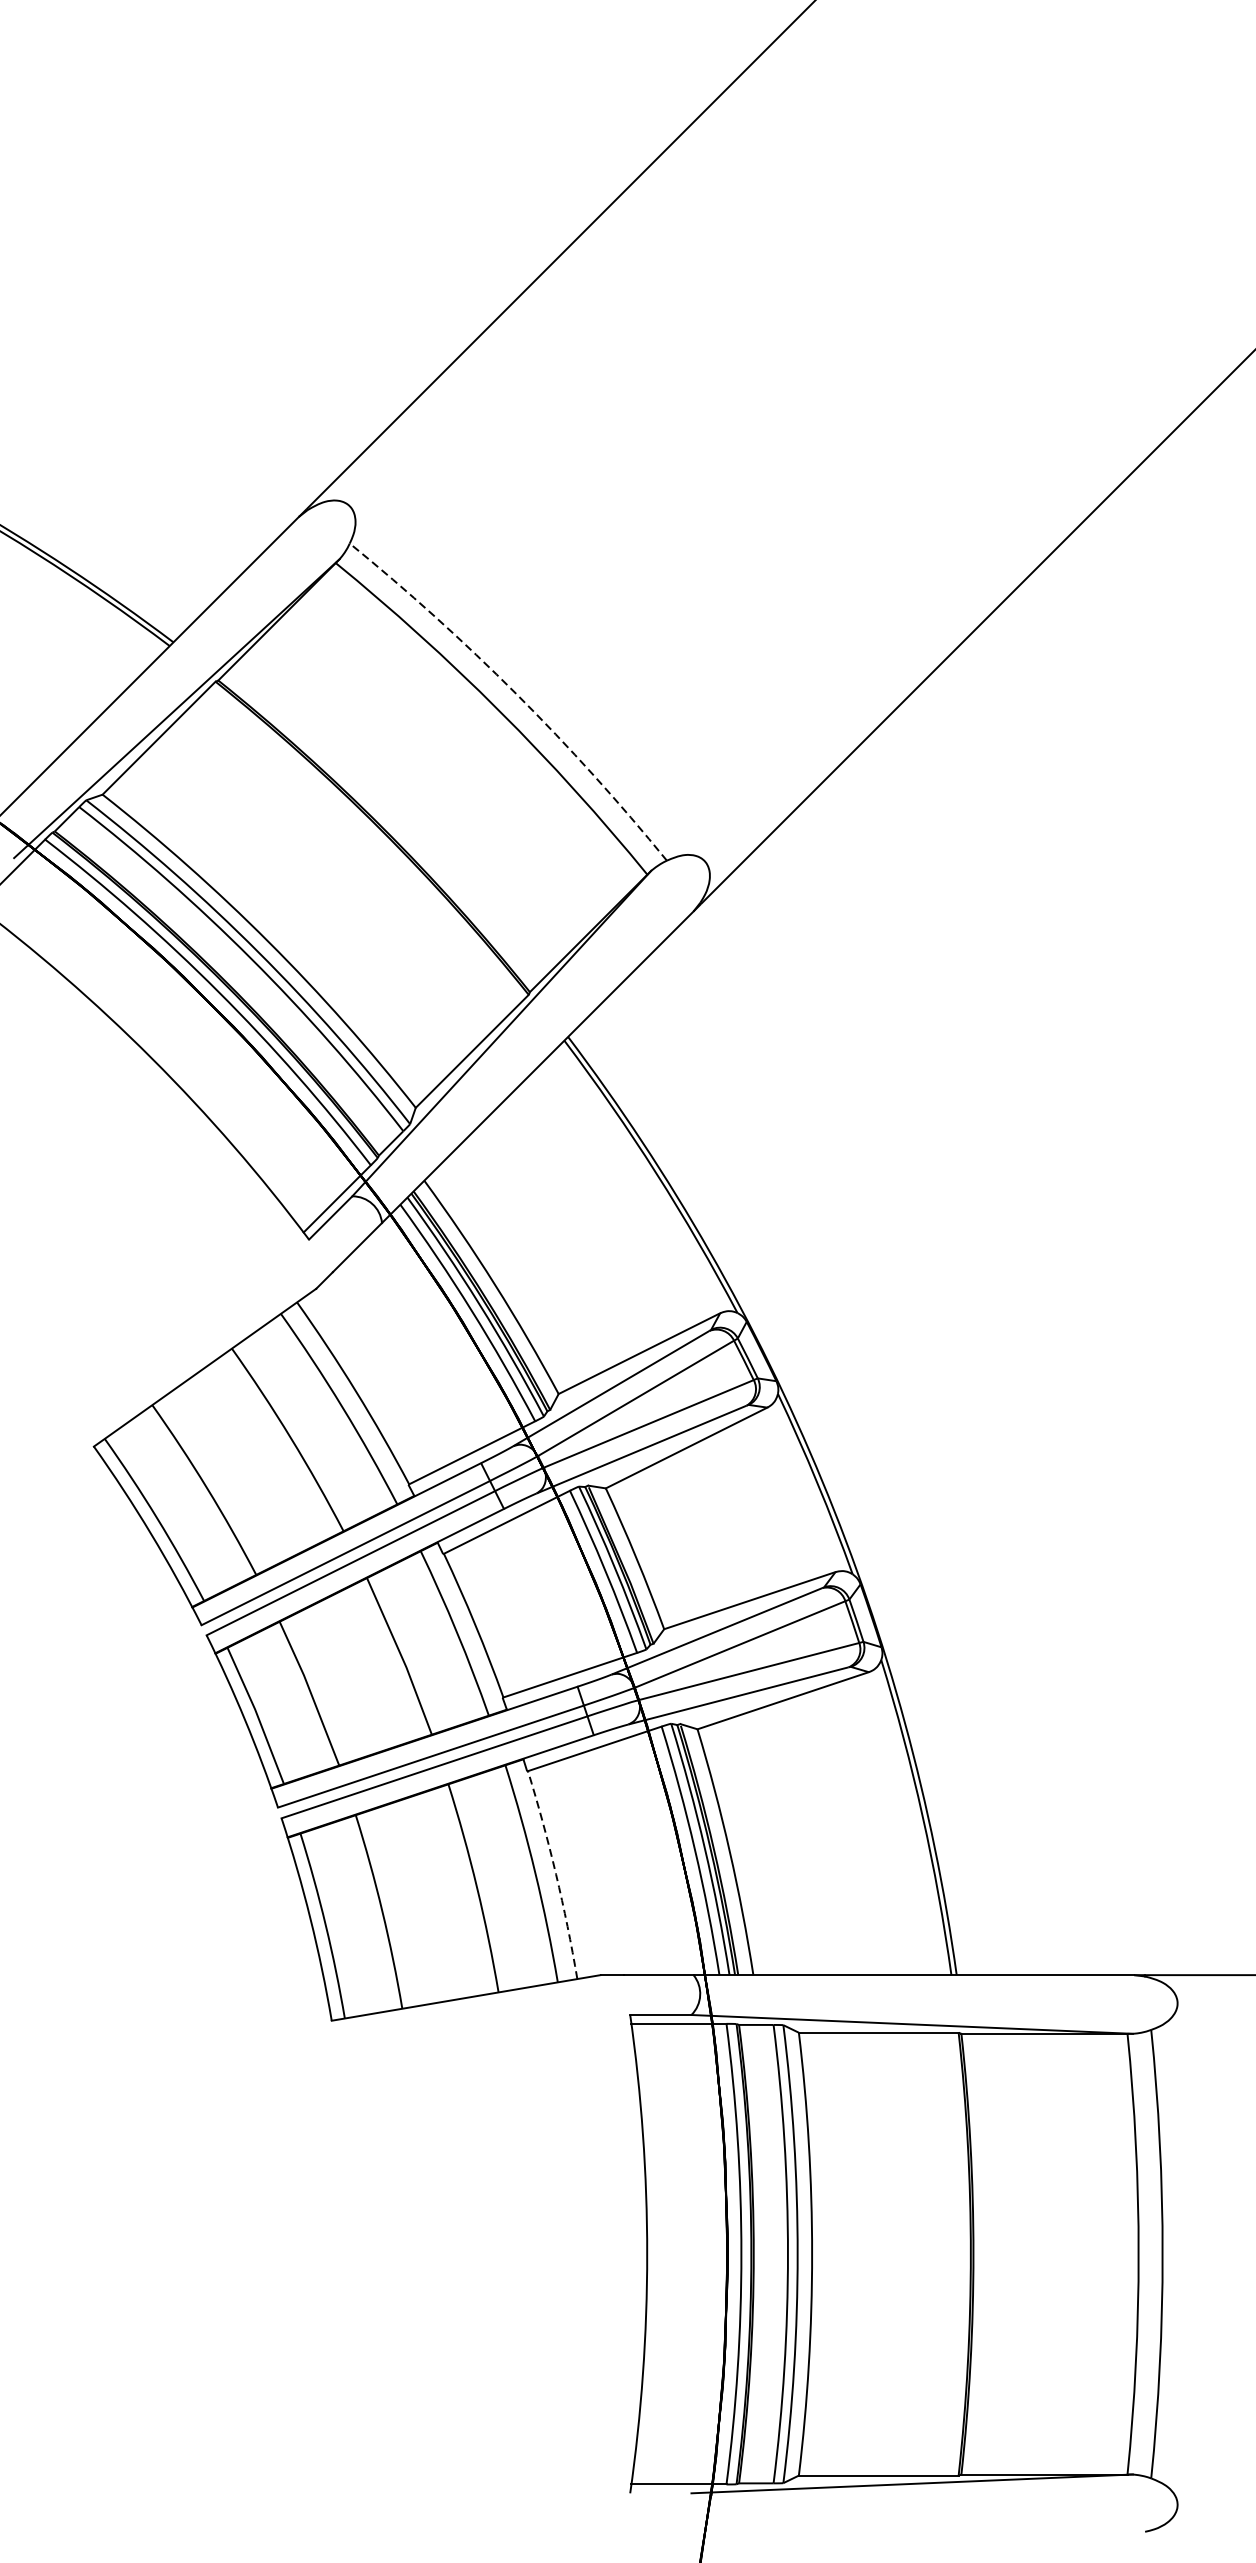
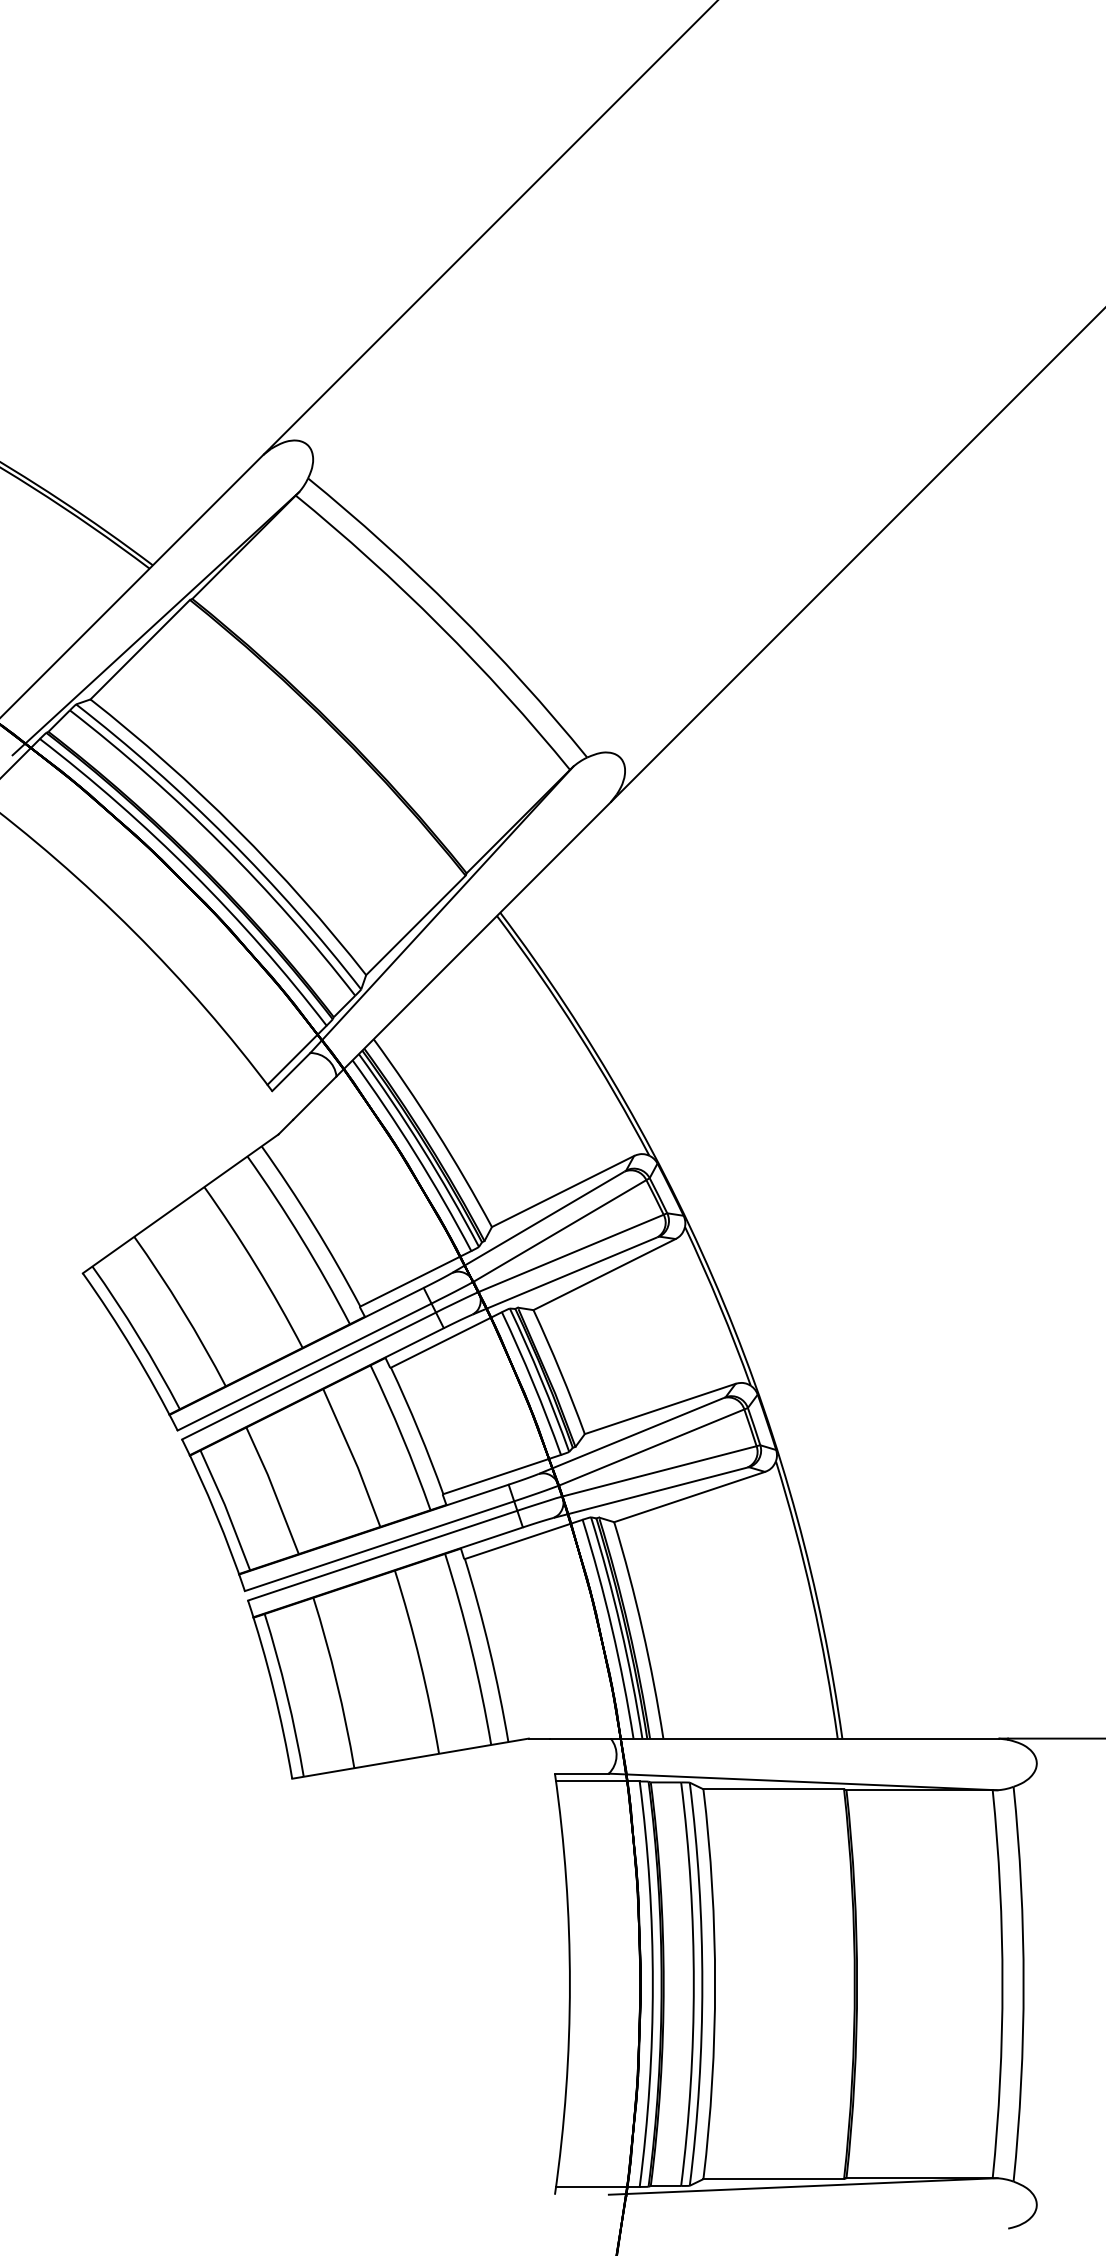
arc: (516, 693) -> (454, 610), dashed -> solid
arc: (555, 1873) -> (489, 1649), dashed -> solid

